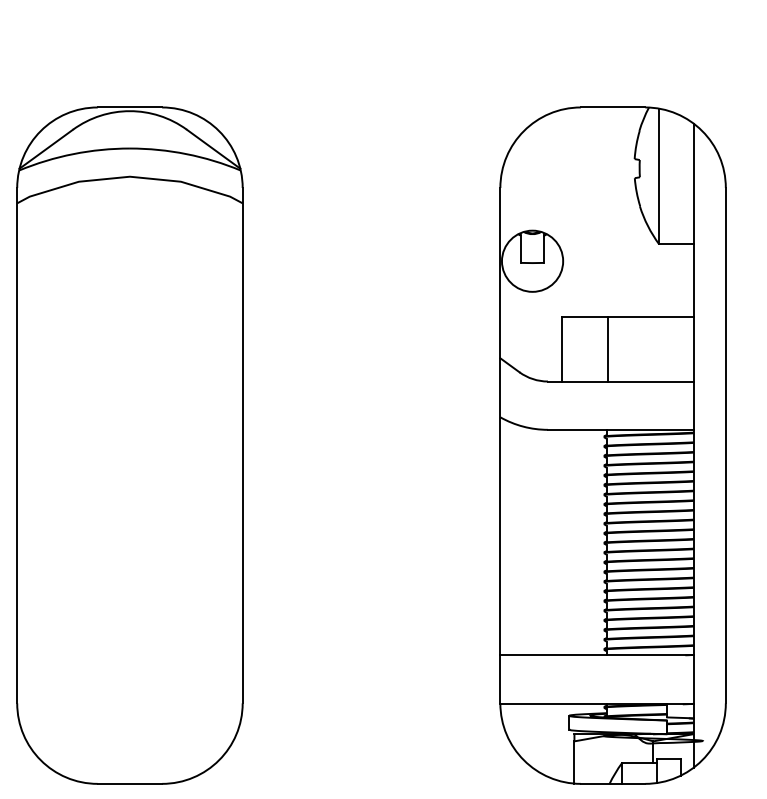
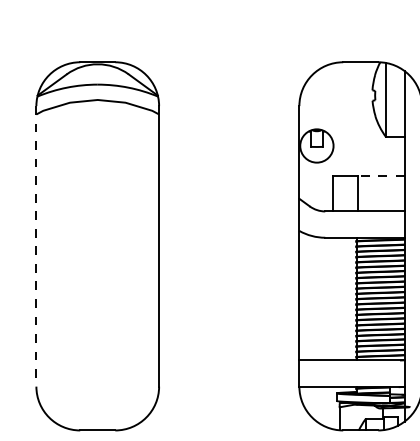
line: (649, 317) -> (380, 176), solid -> dashed
line: (17, 445) -> (36, 246), solid -> dashed

